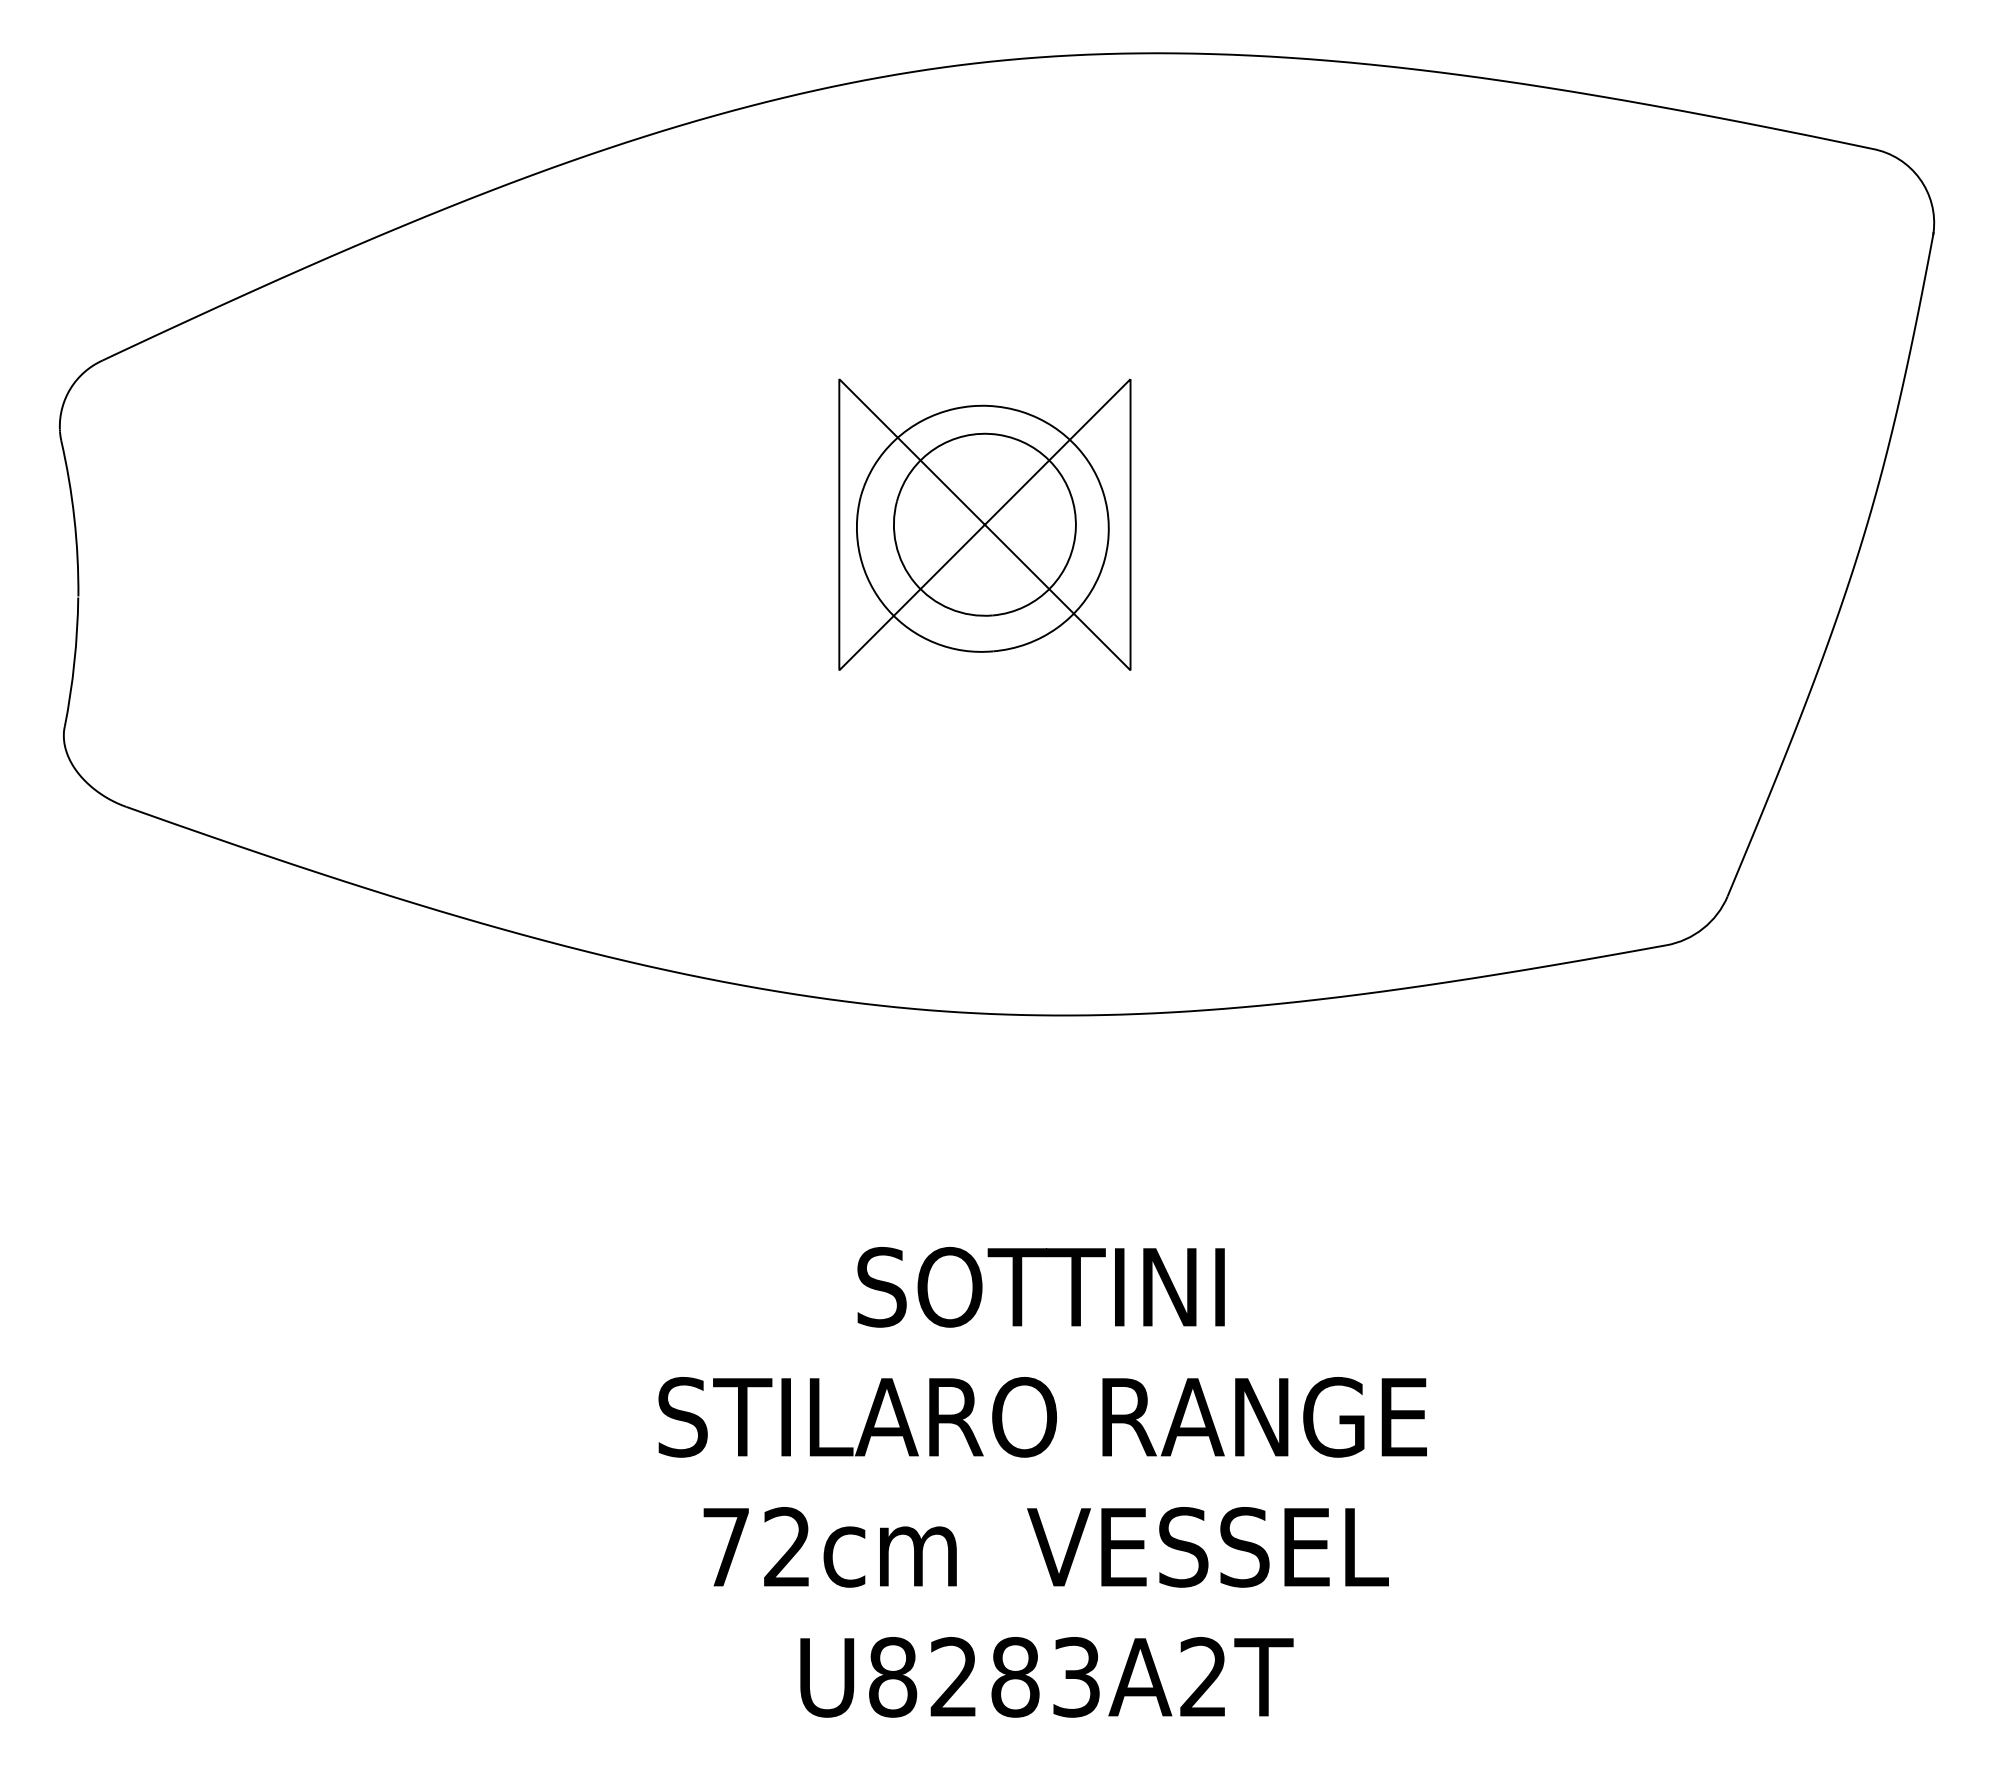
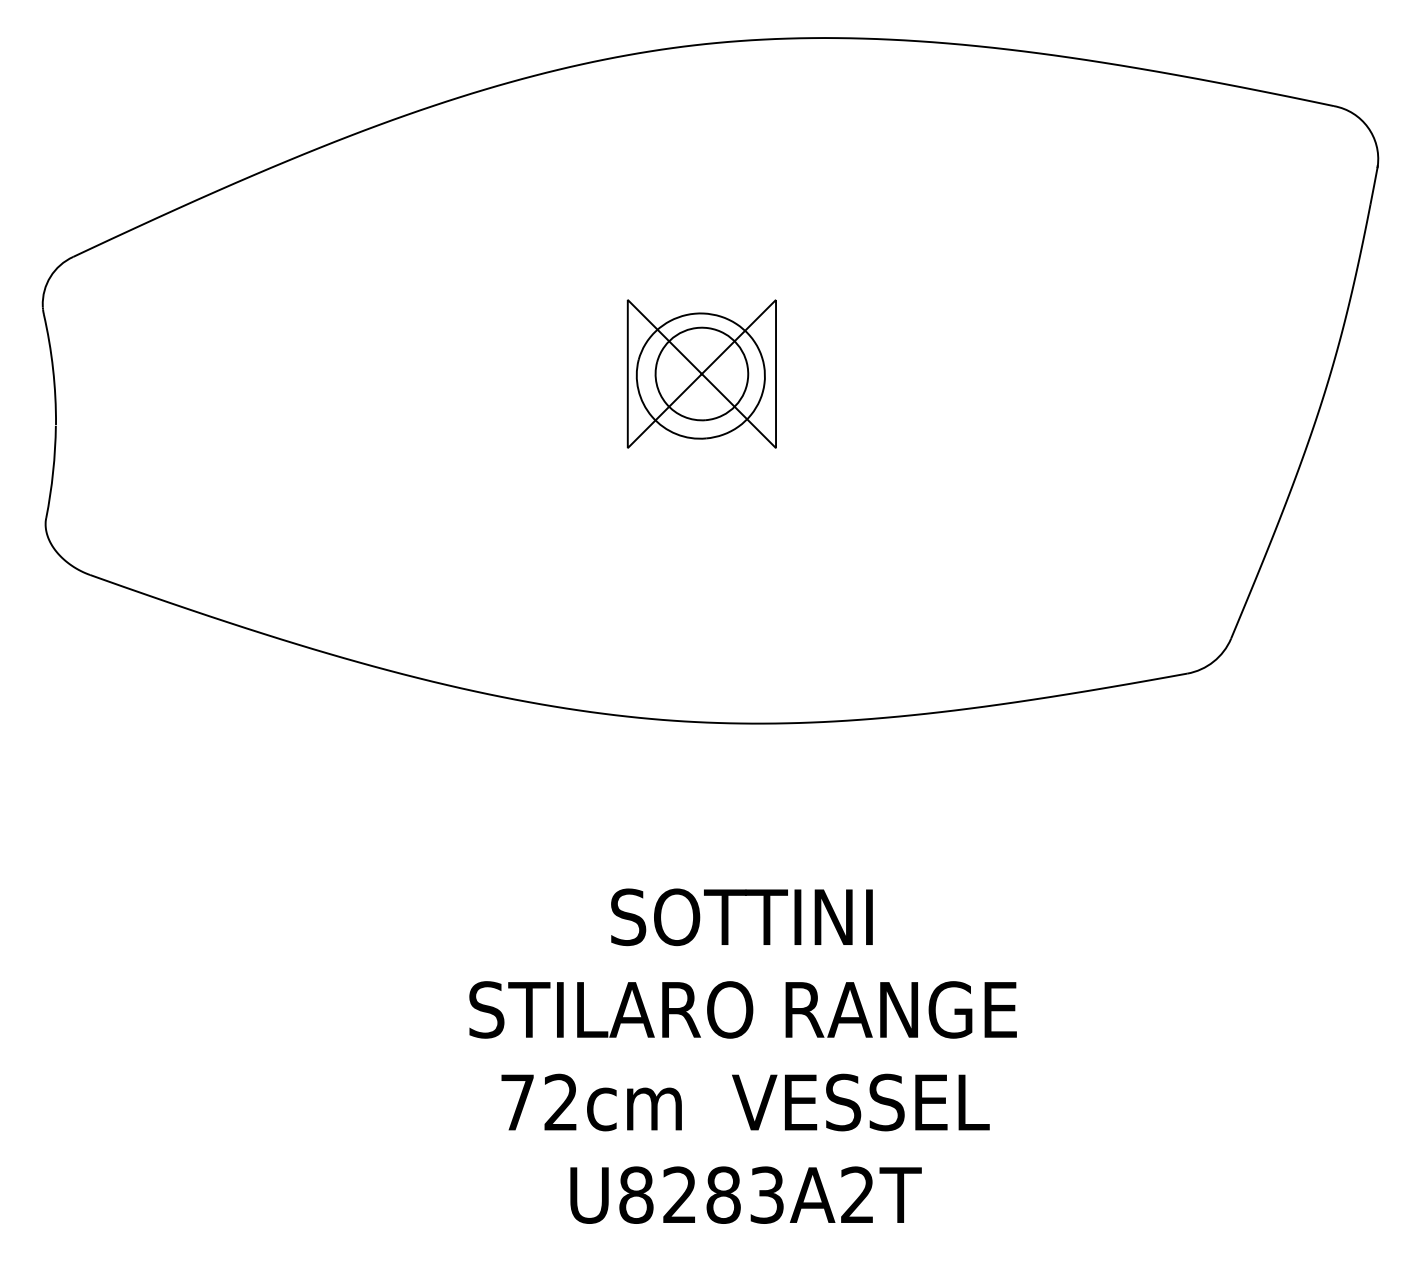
part: (984, 524) -> (701, 373), size x0.71

